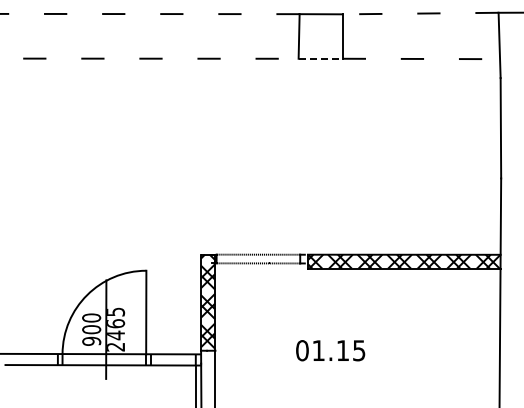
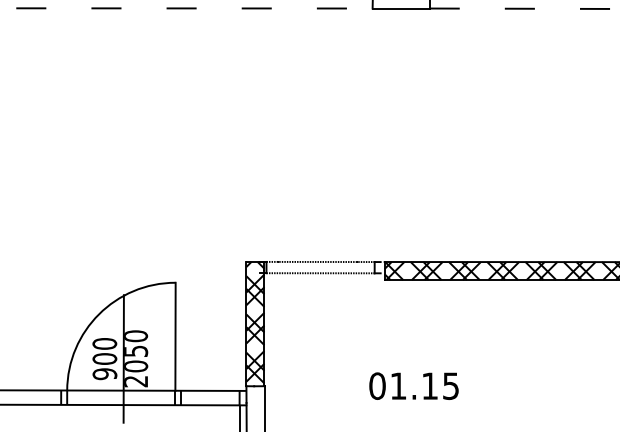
line: (321, 58) -> (402, 8), dashed -> solid
text: (116, 323) -> (136, 350), 2465 -> 2050

